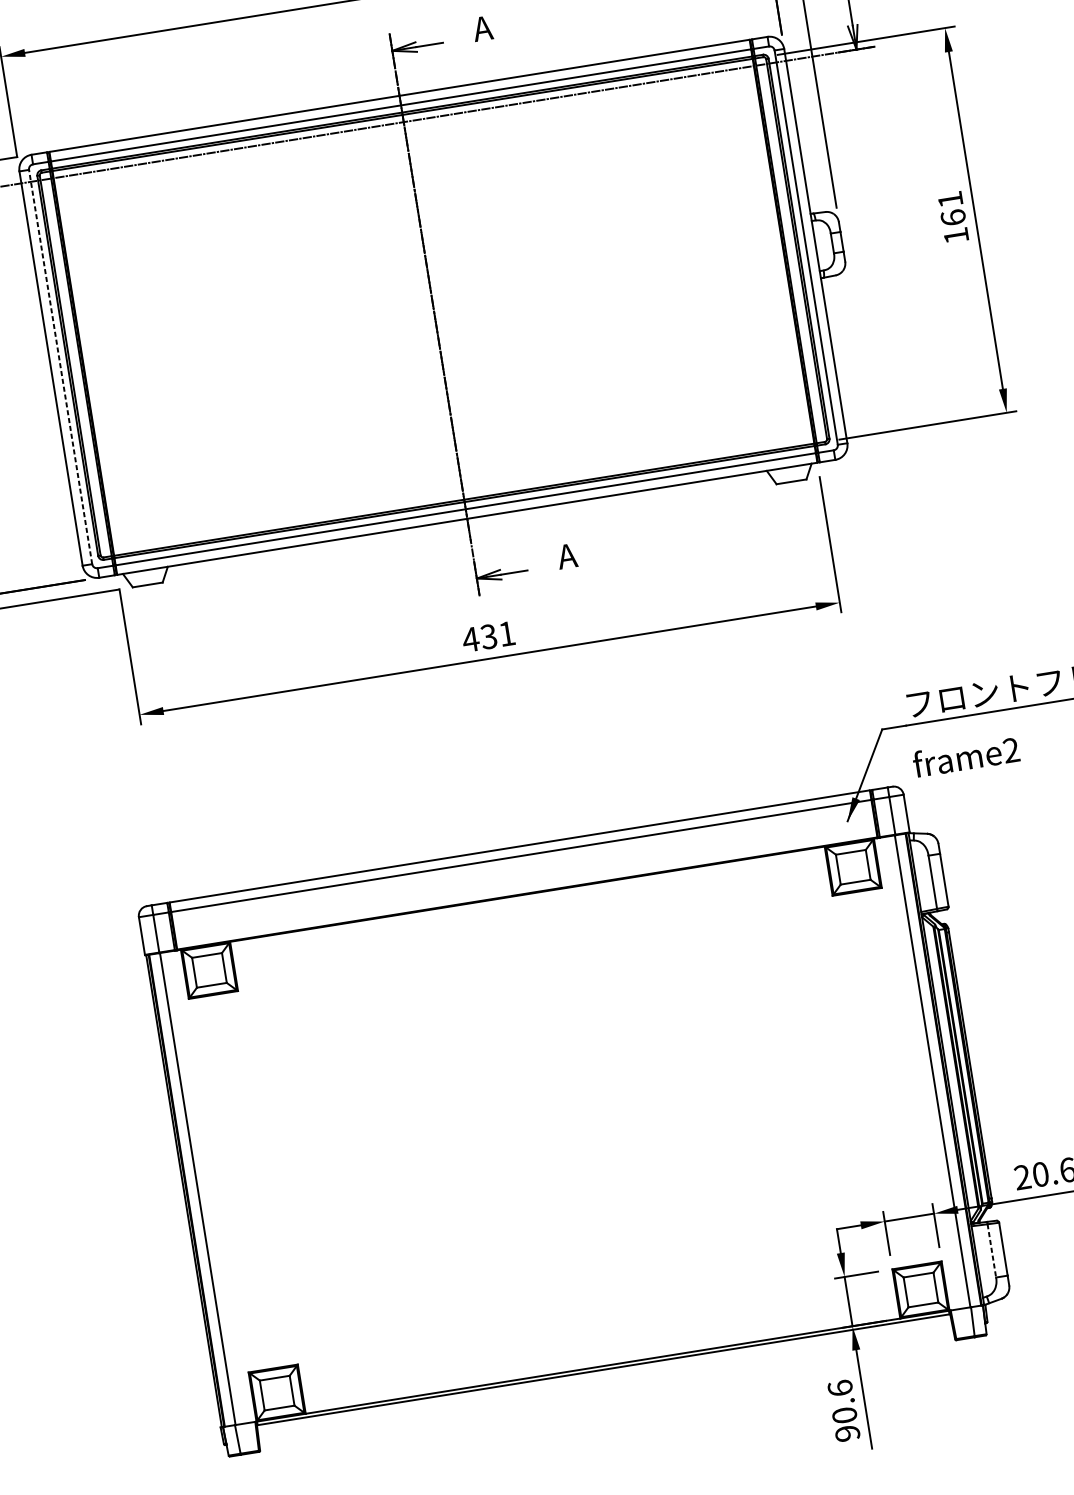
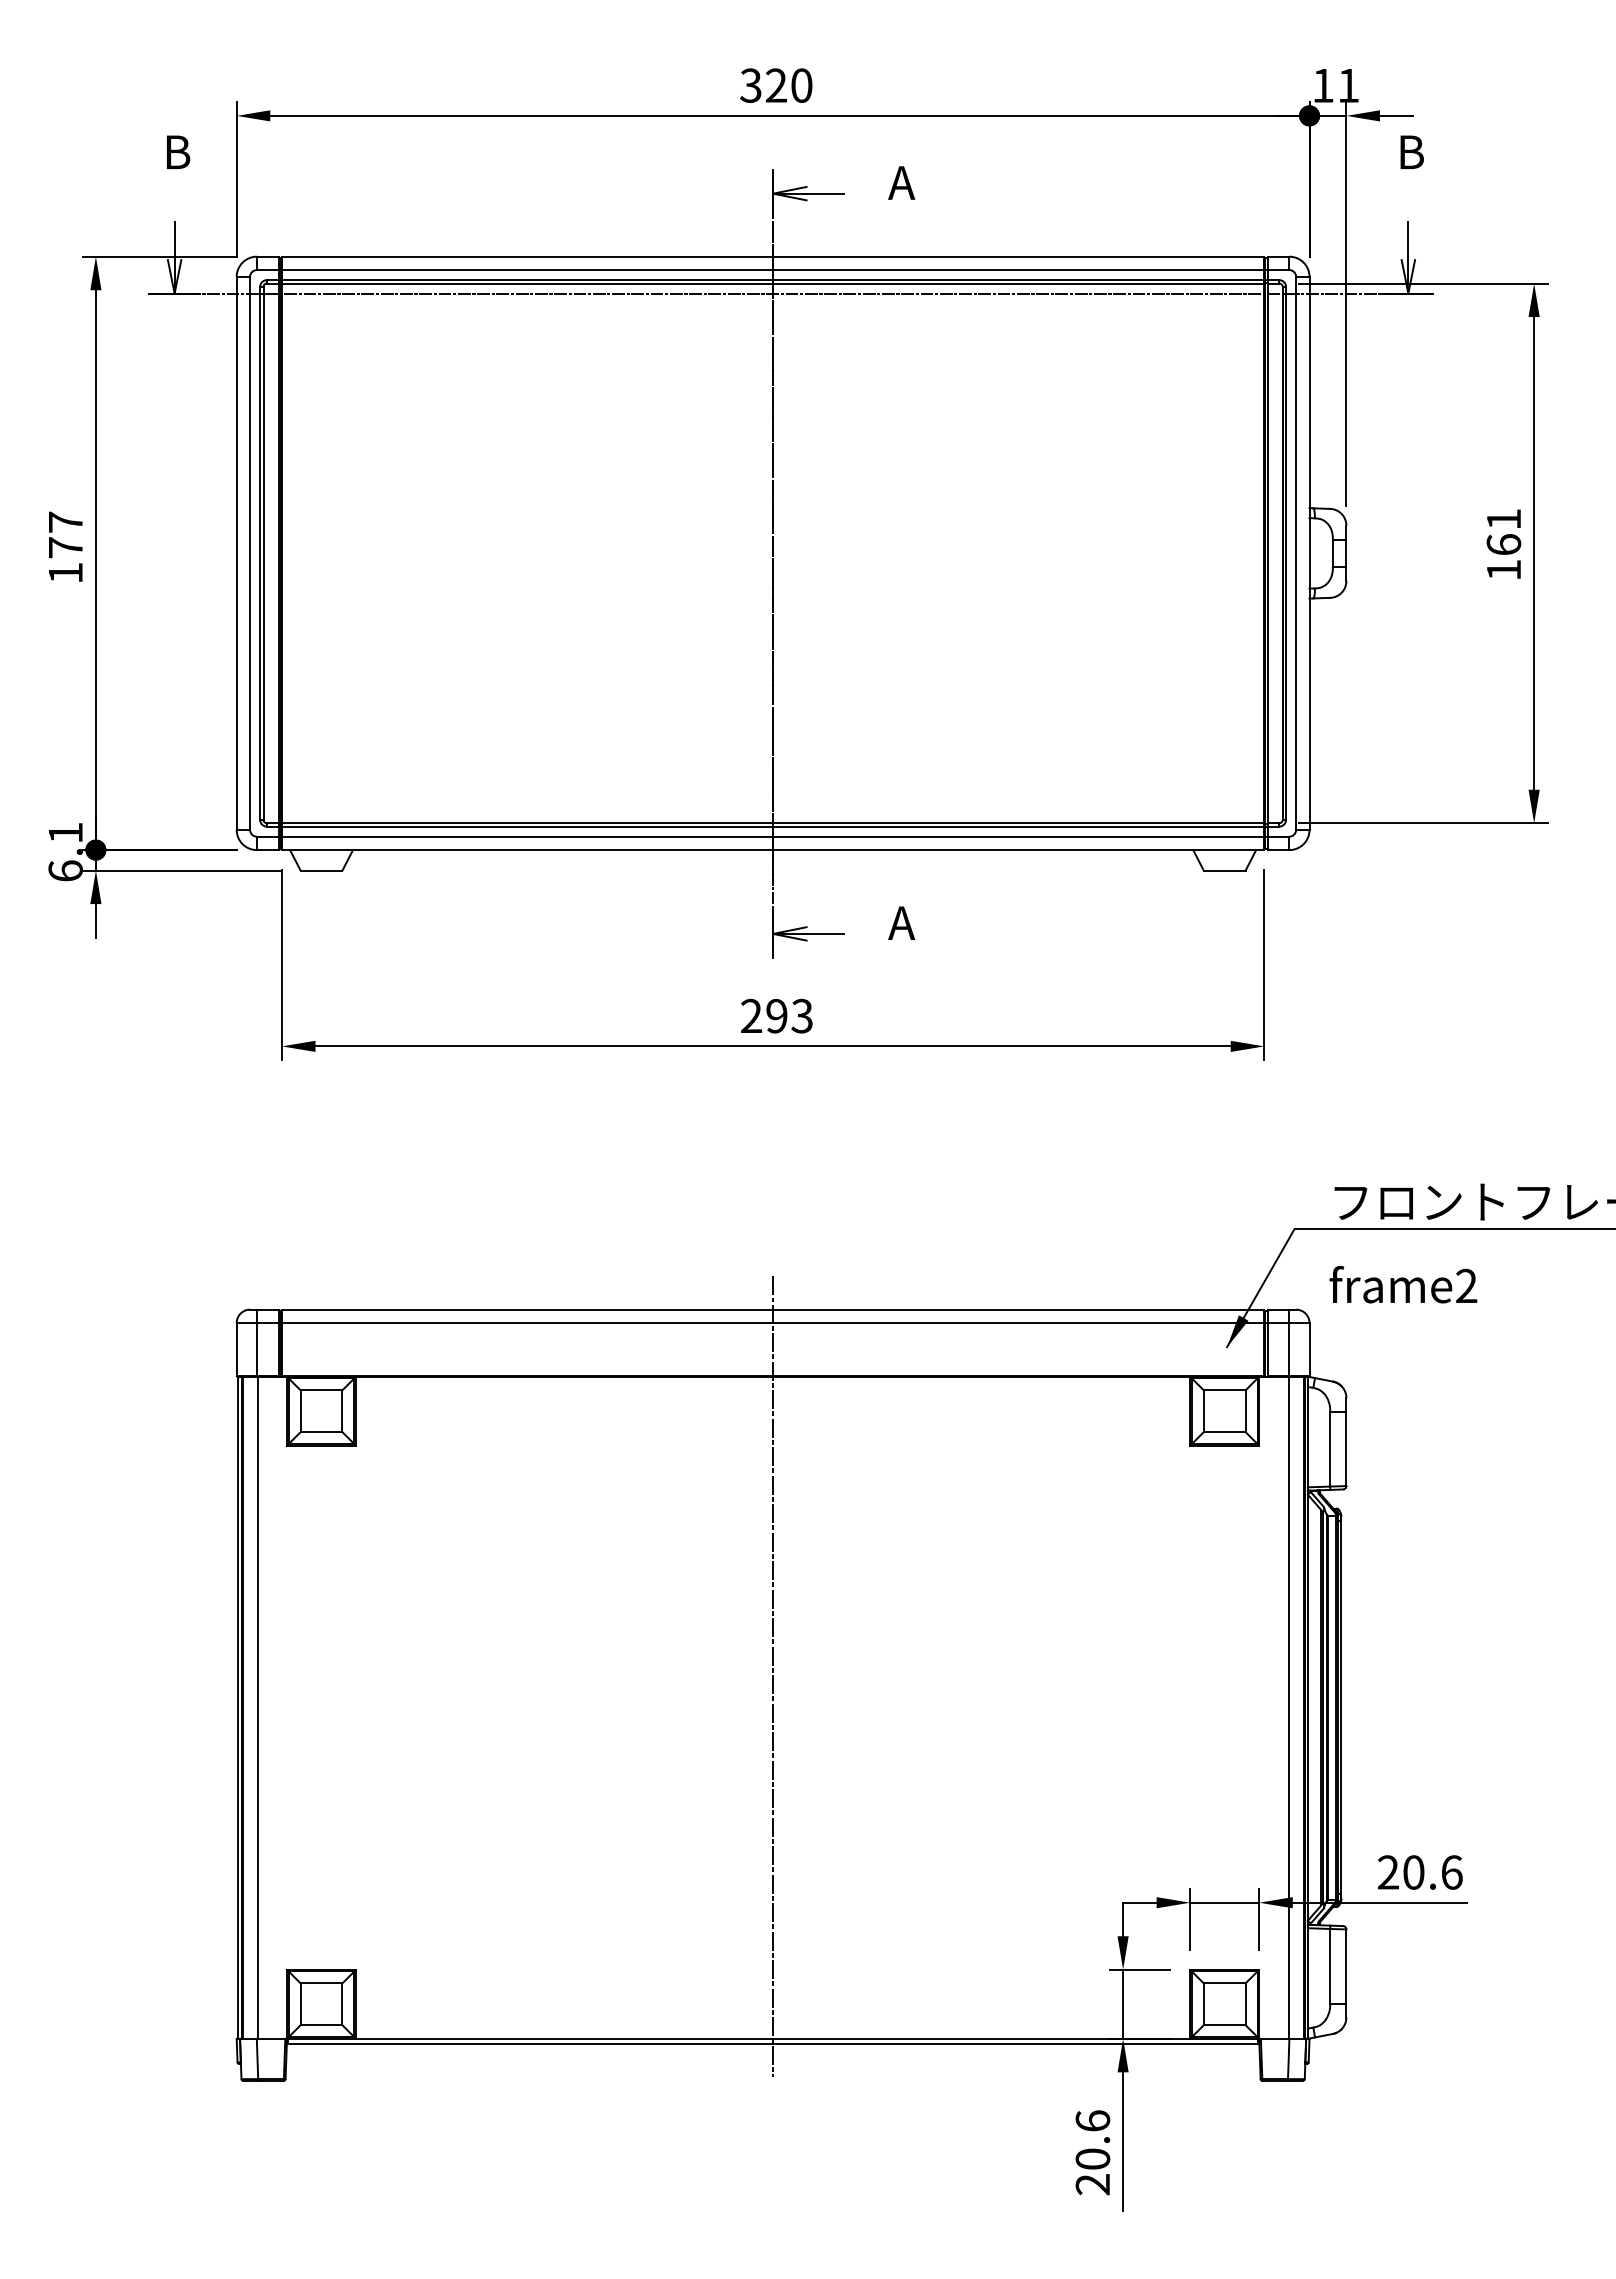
line: (60, 367) -> (250, 553), dashed -> solid
text: (488, 636) -> (776, 1015), 431 -> 293
line: (561, 1107) -> (773, 1676), added
line: (992, 1250) -> (1330, 1966), dashed -> solid
text: (848, 1433) -> (1093, 2184), 90.6 -> 20.6

